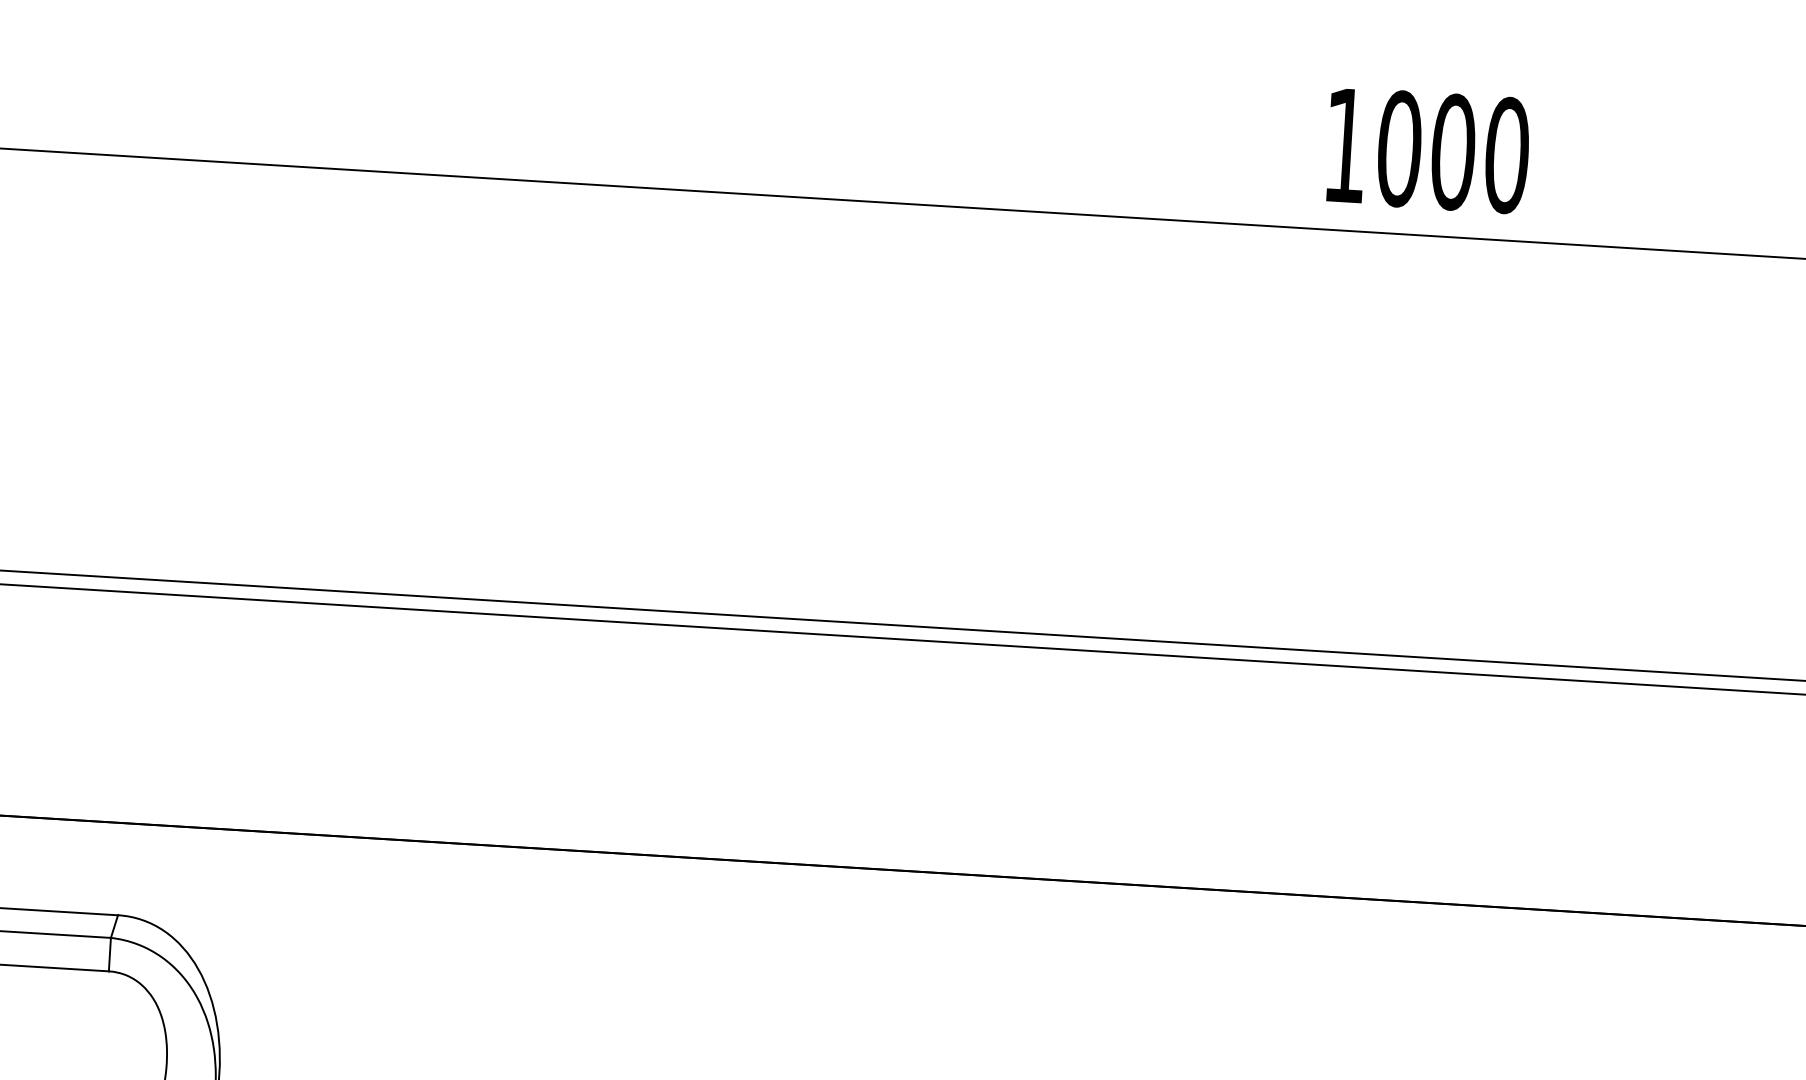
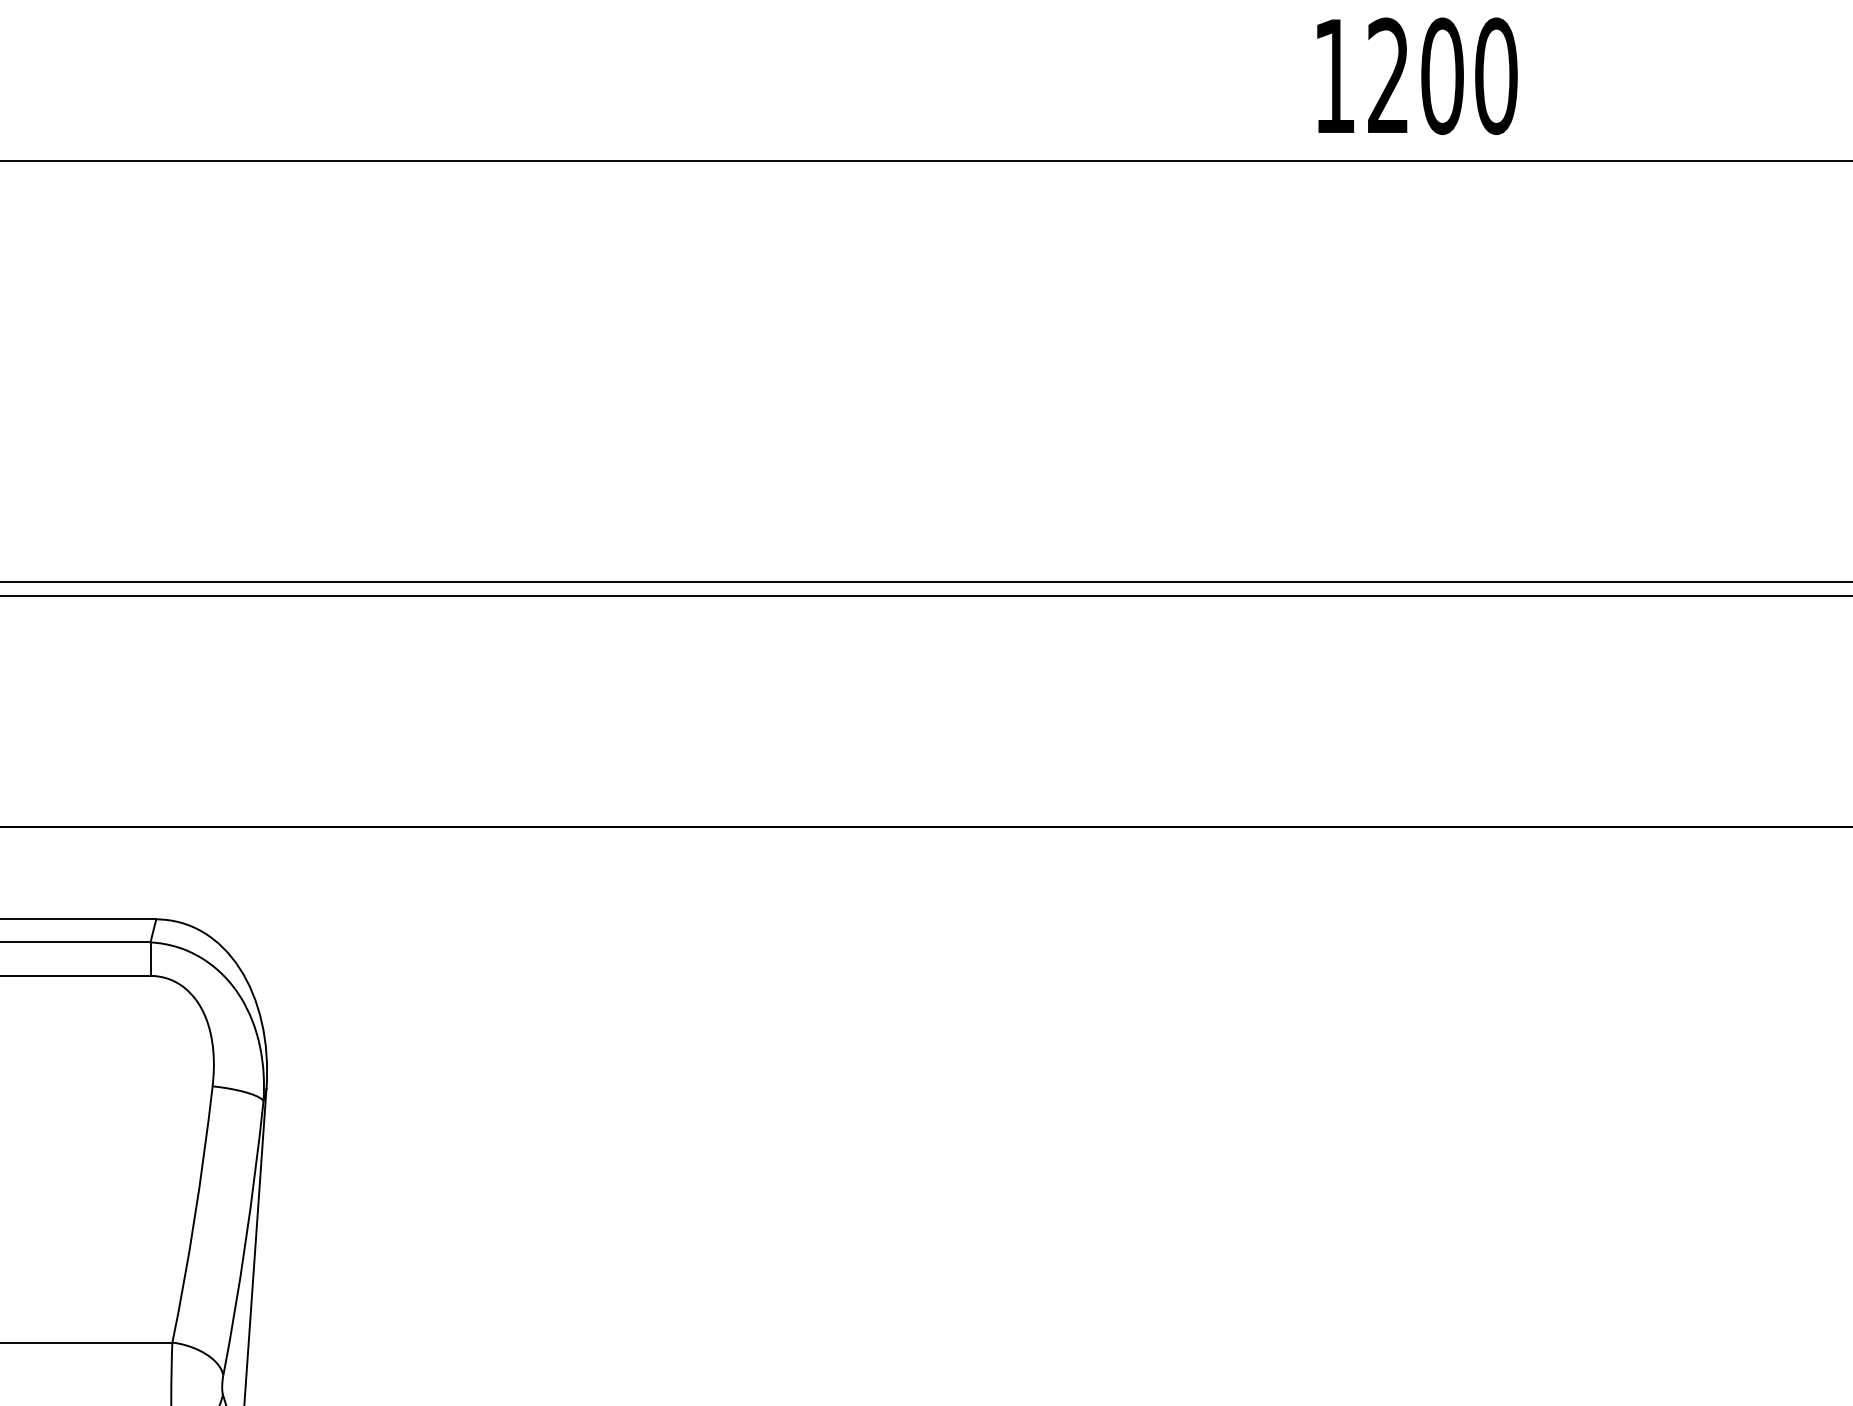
text: (1399, 149) -> (1388, 76), 1000 -> 1200

